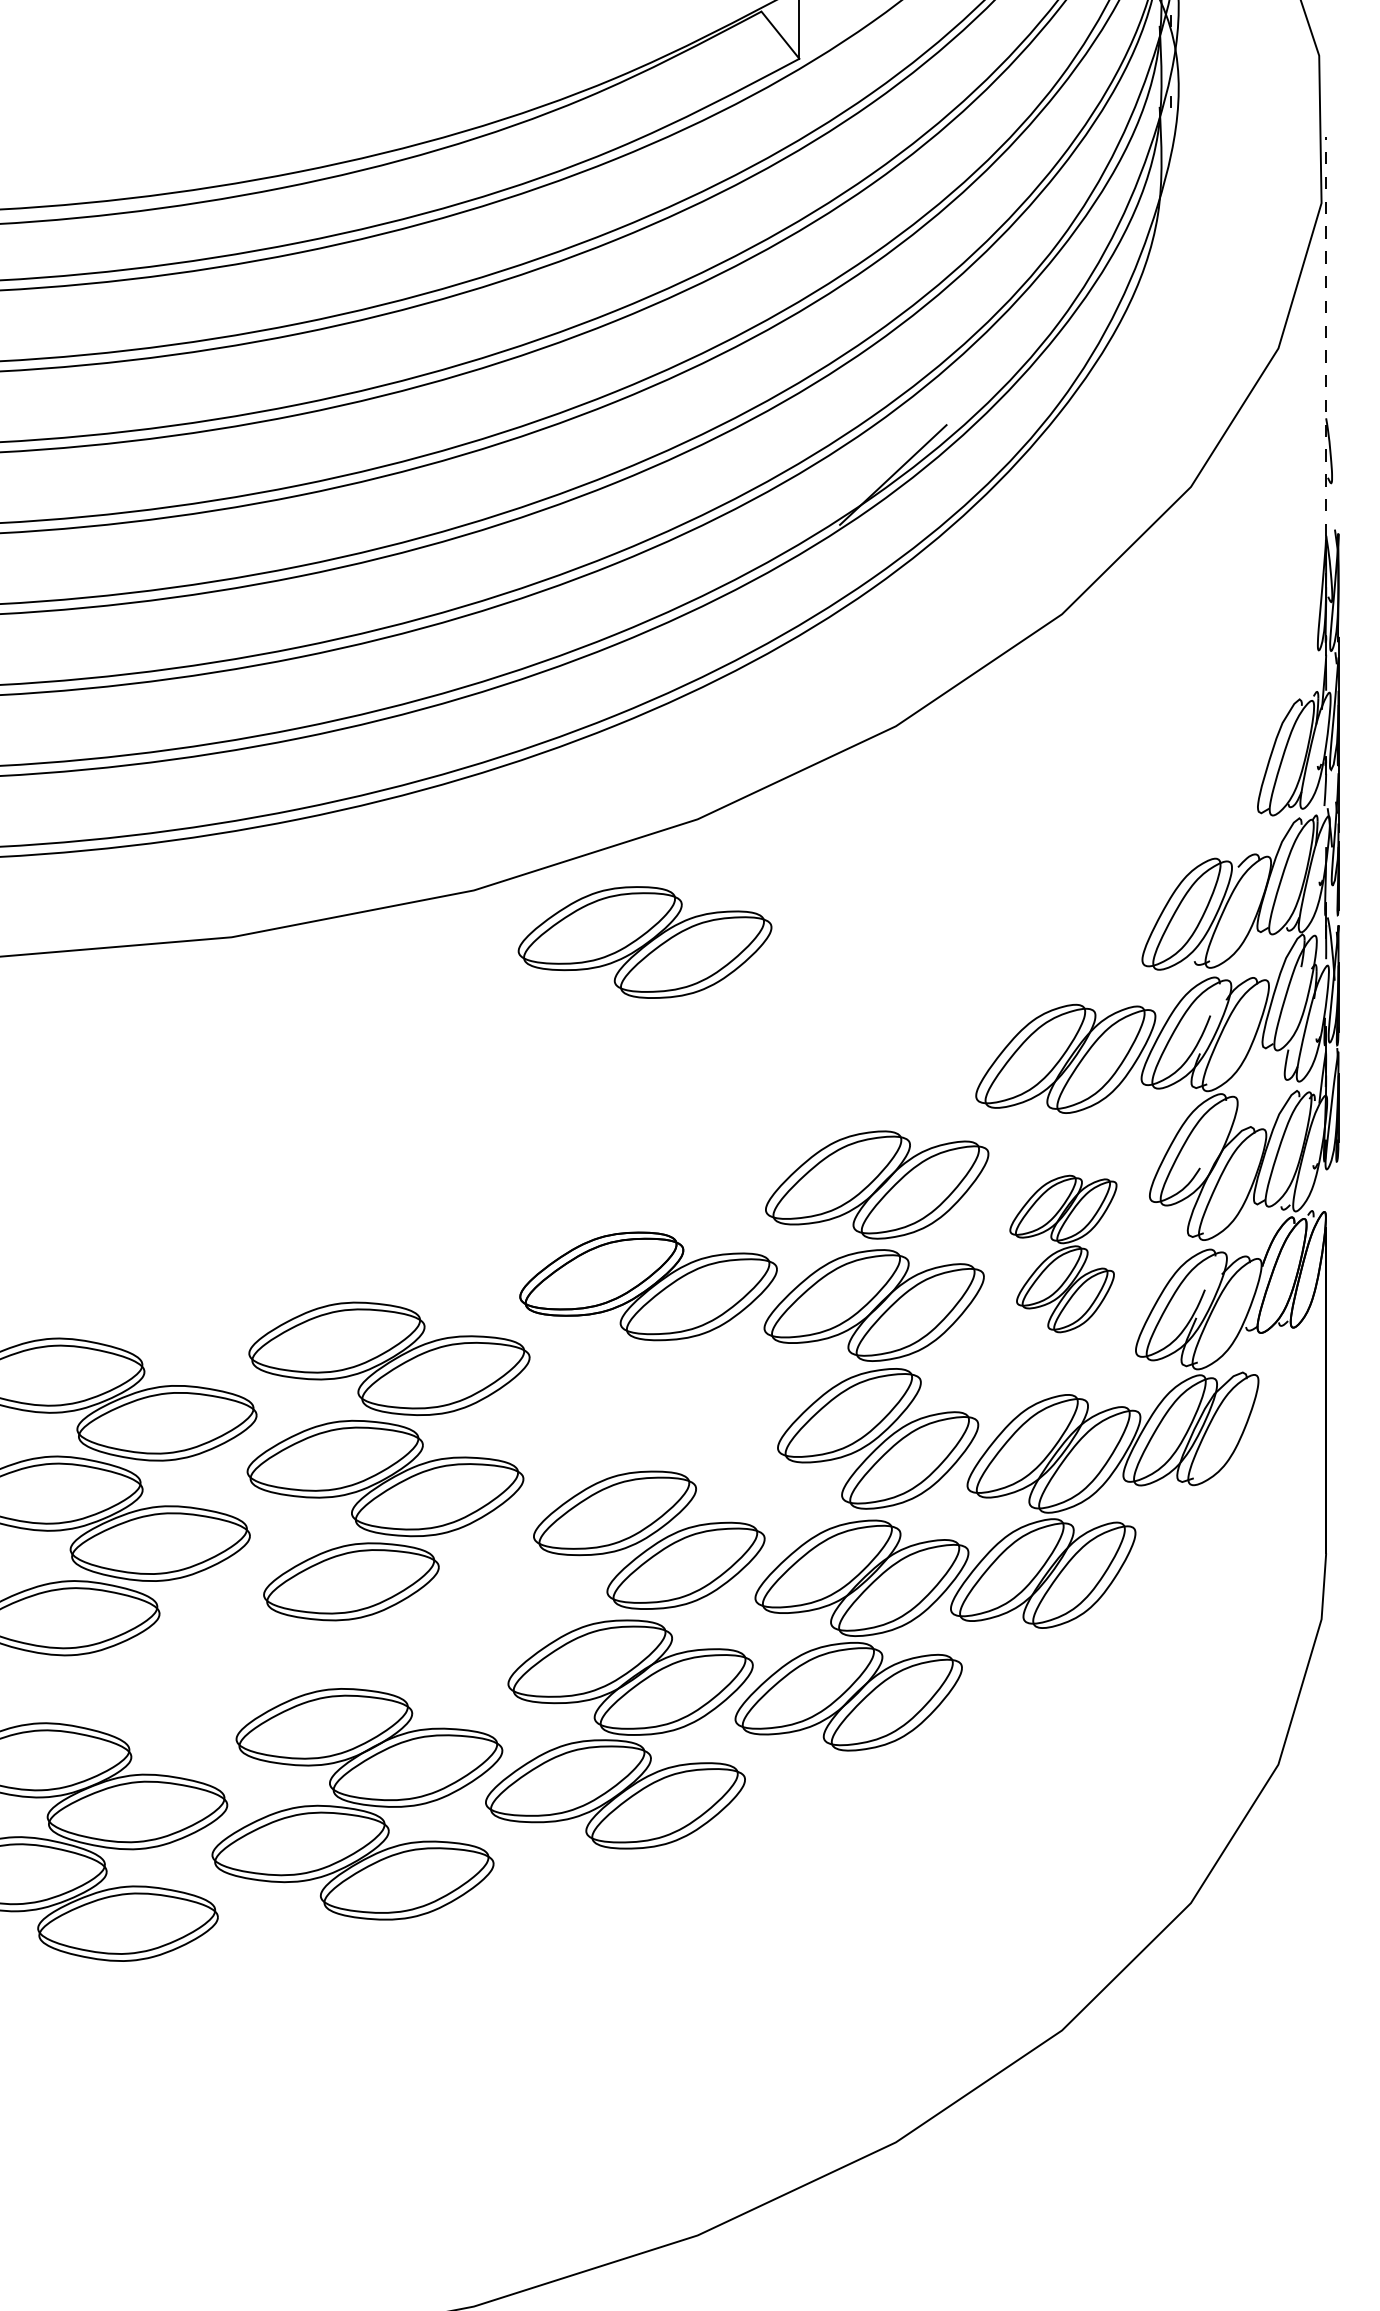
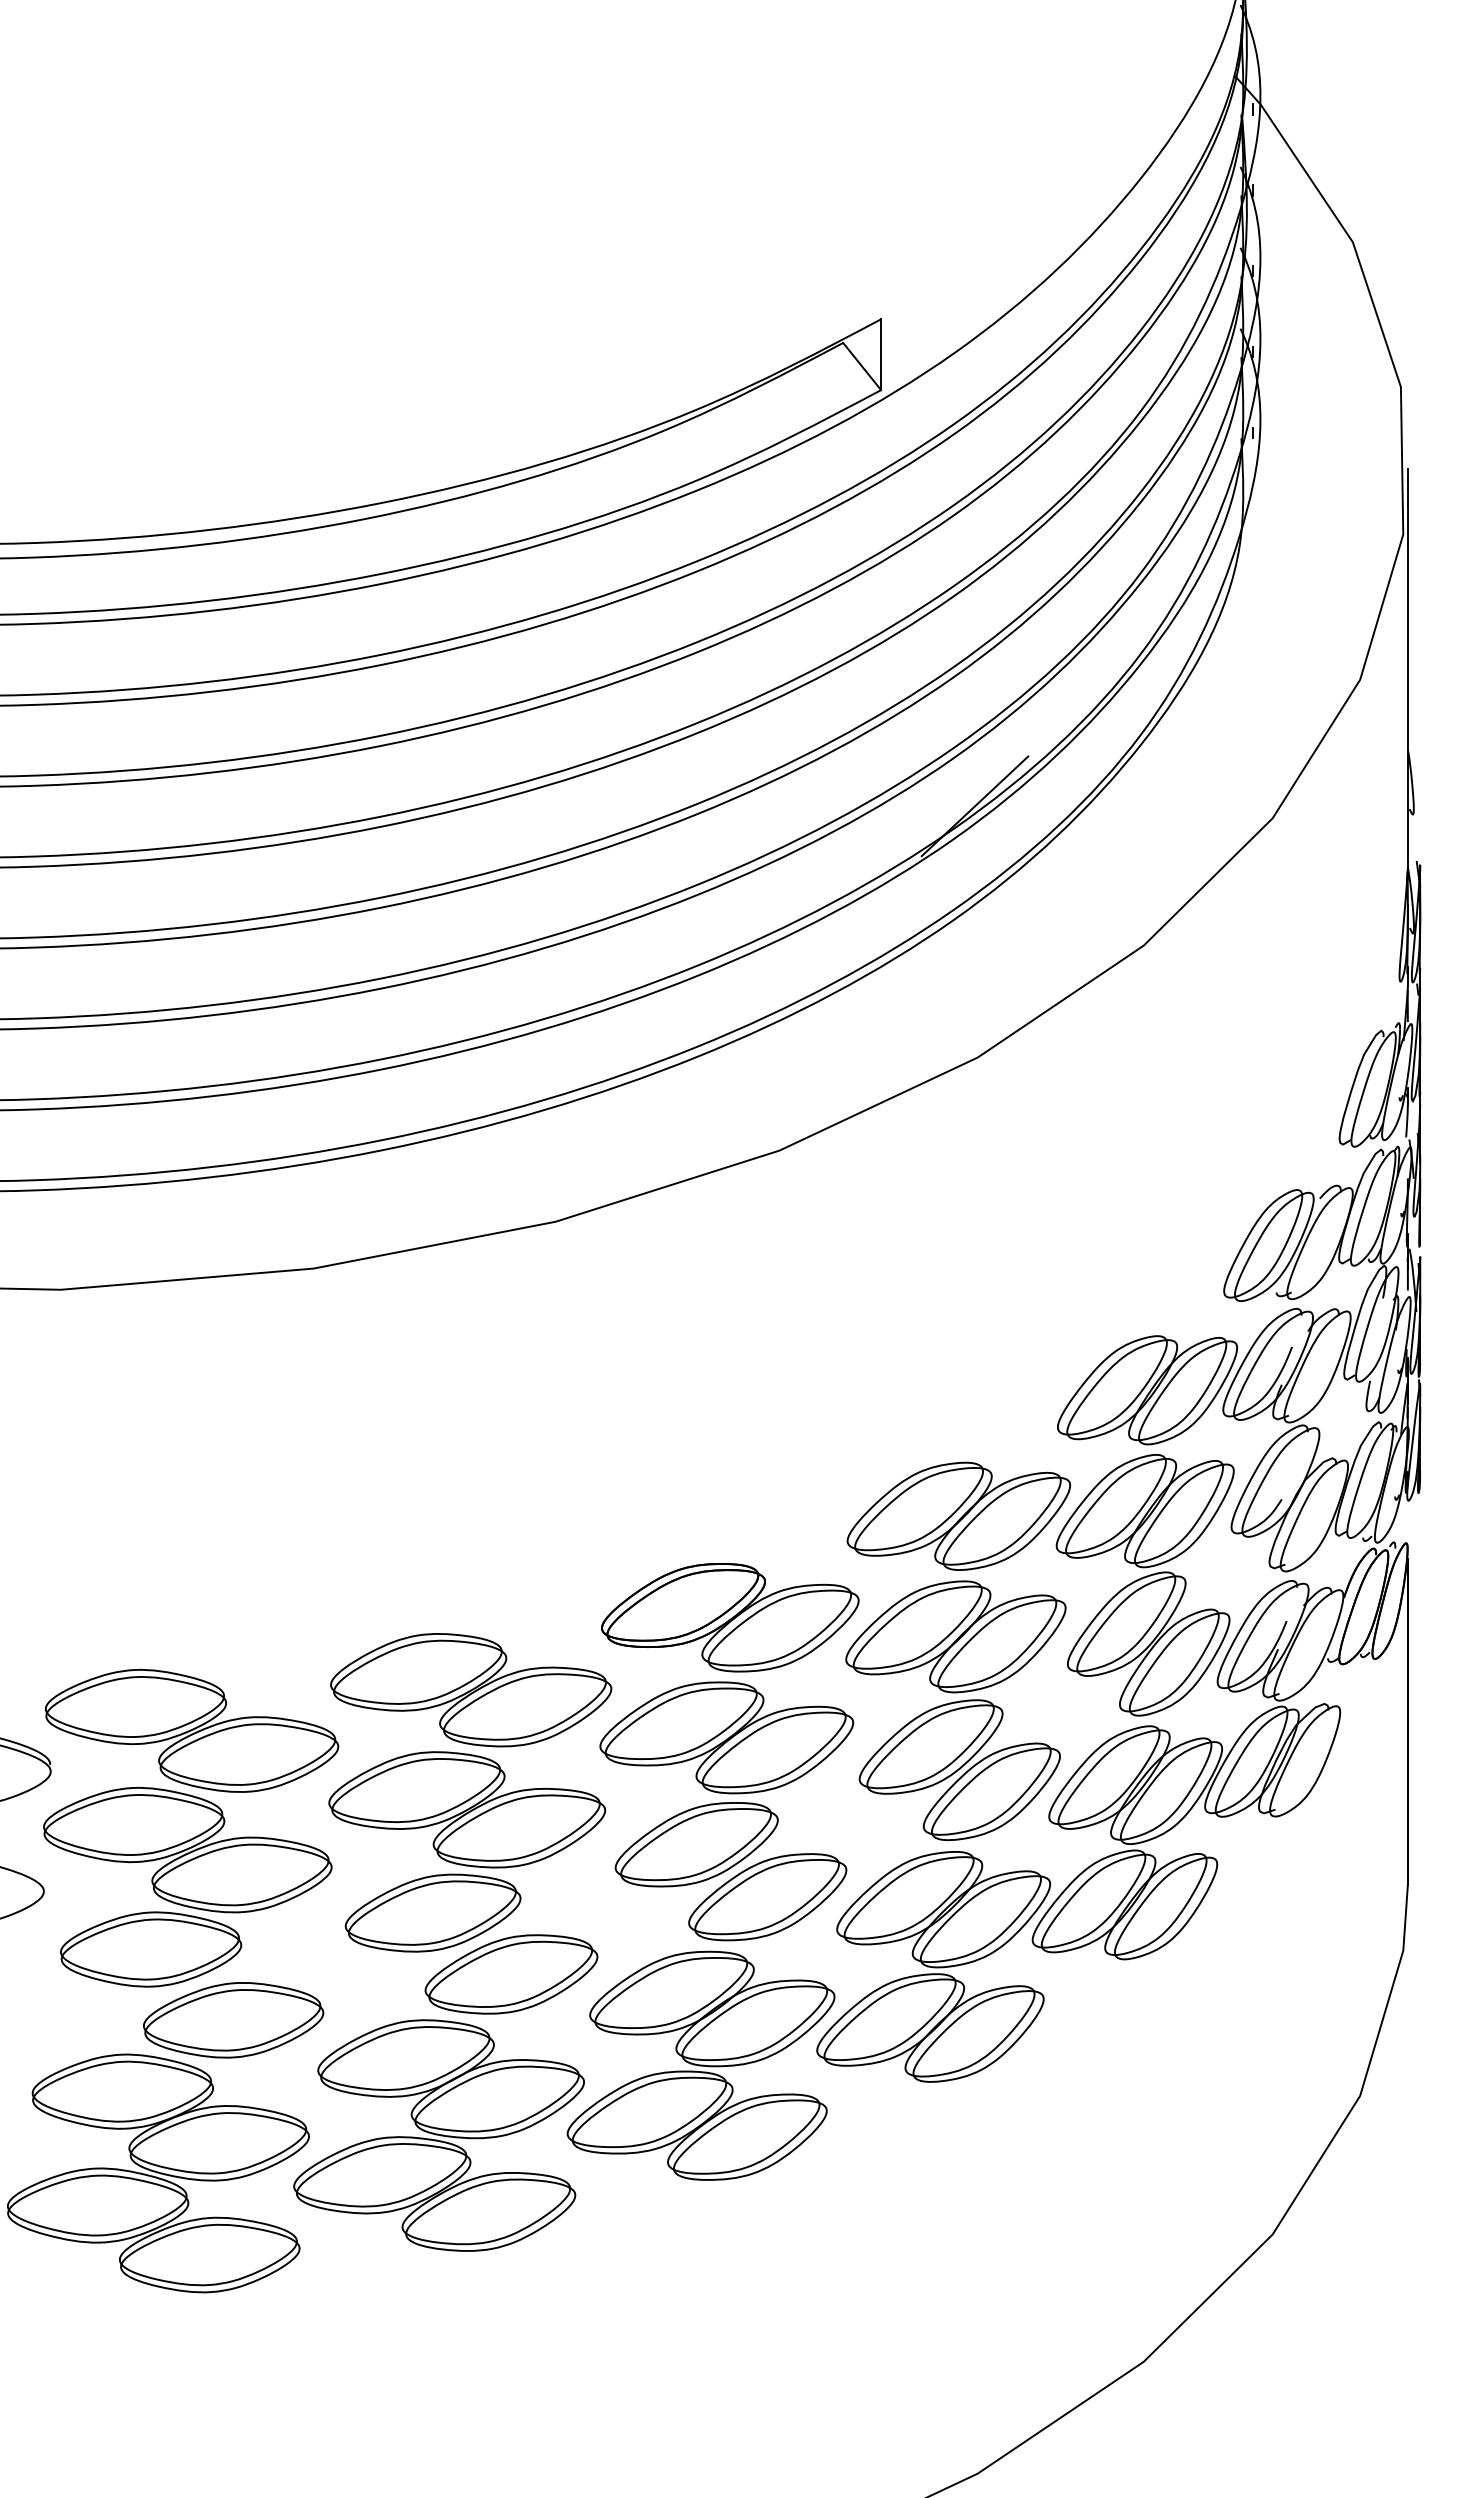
line: (1325, 336) -> (1407, 667), dashed -> solid
part: (644, 942) -> (726, 1737), moved
part: (1062, 1254) -> (1144, 1585), size x1.67
part: (429, 1643) -> (511, 1974), added
part: (151, 1689) -> (233, 2020), added

